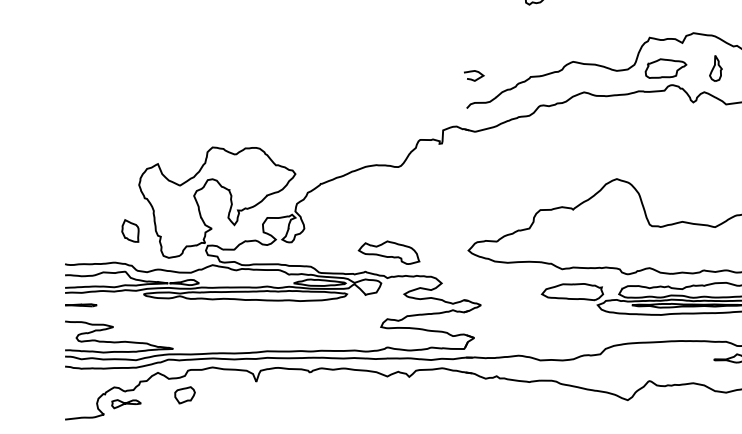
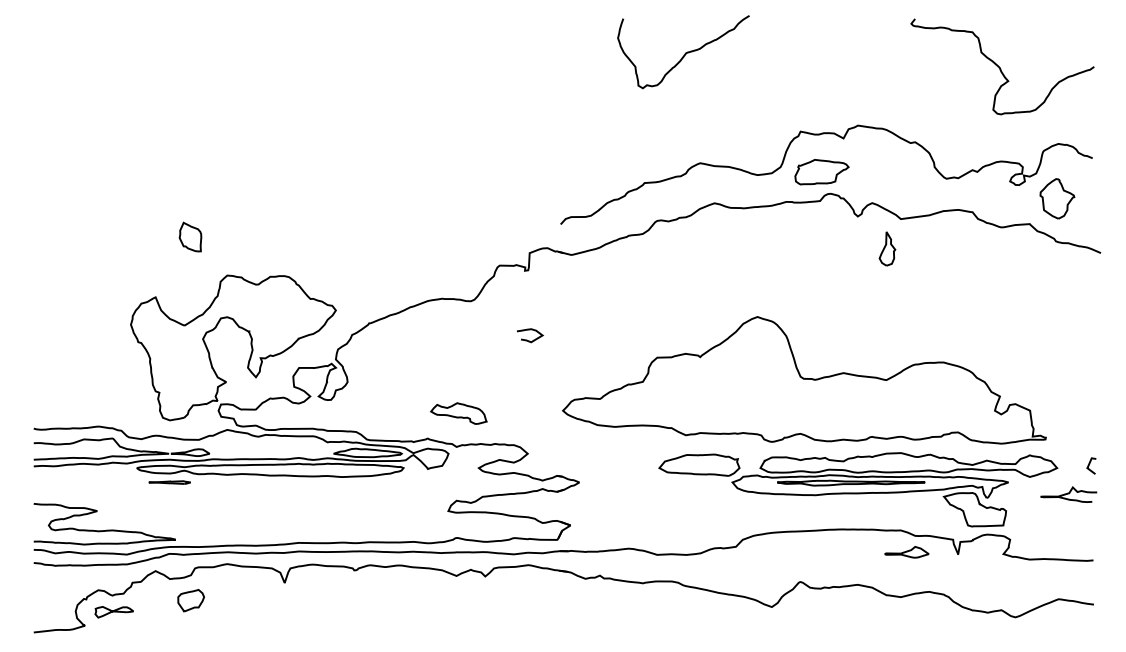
part: (715, 68) -> (887, 248), moved
curve: (474, 71) -> (530, 330), moved
part: (130, 230) -> (190, 236), moved
part: (388, 252) -> (458, 413), size x0.7
line: (80, 305) -> (169, 482), moved

